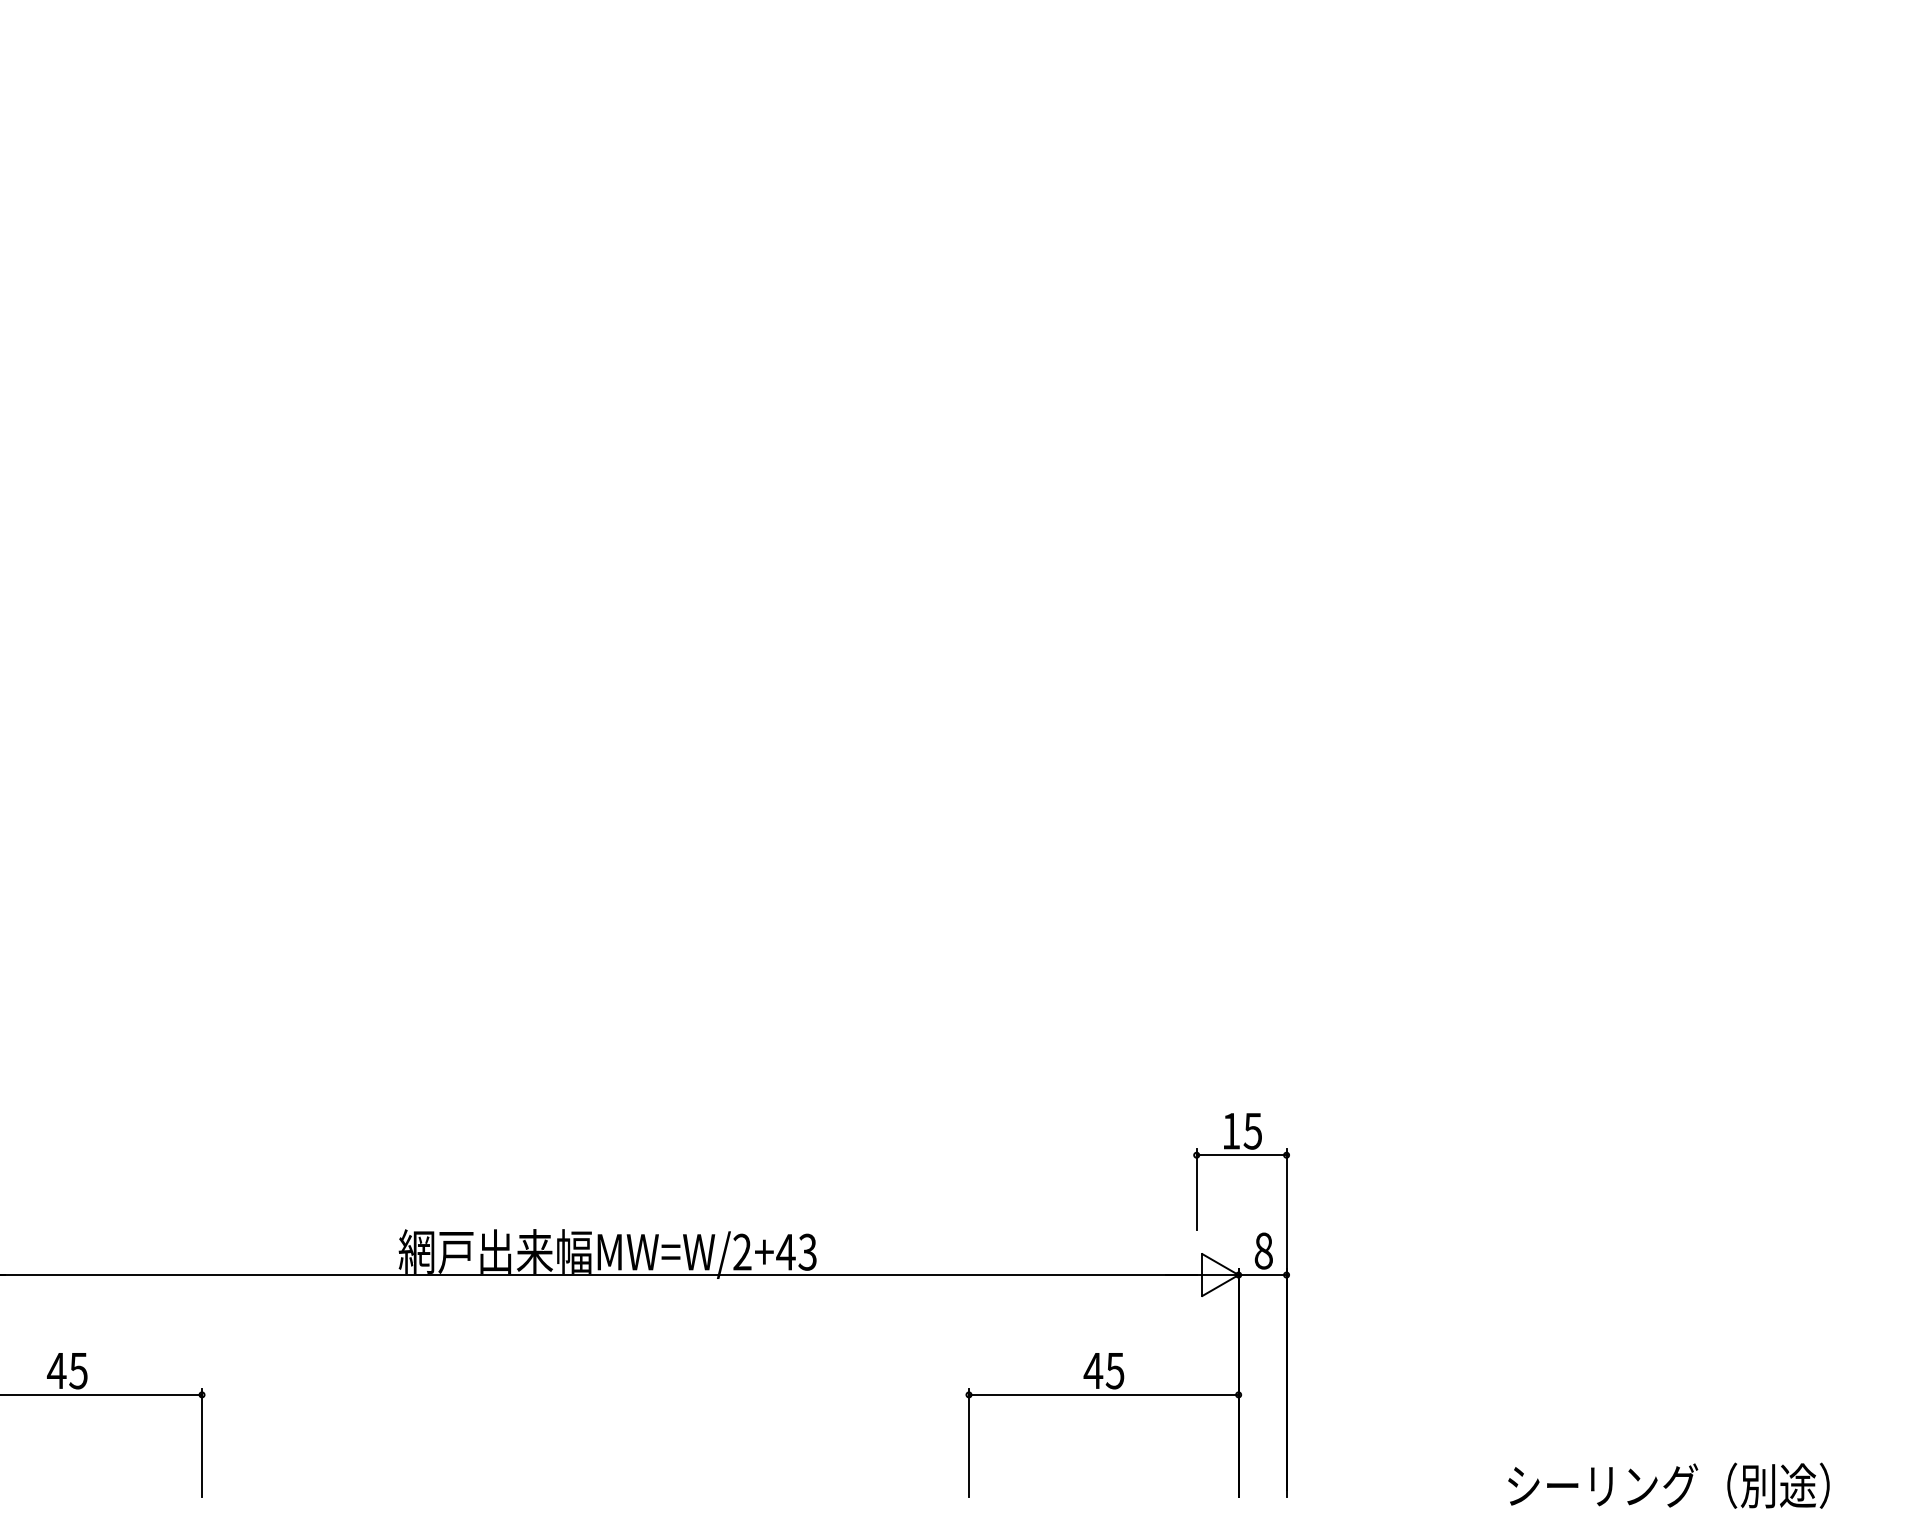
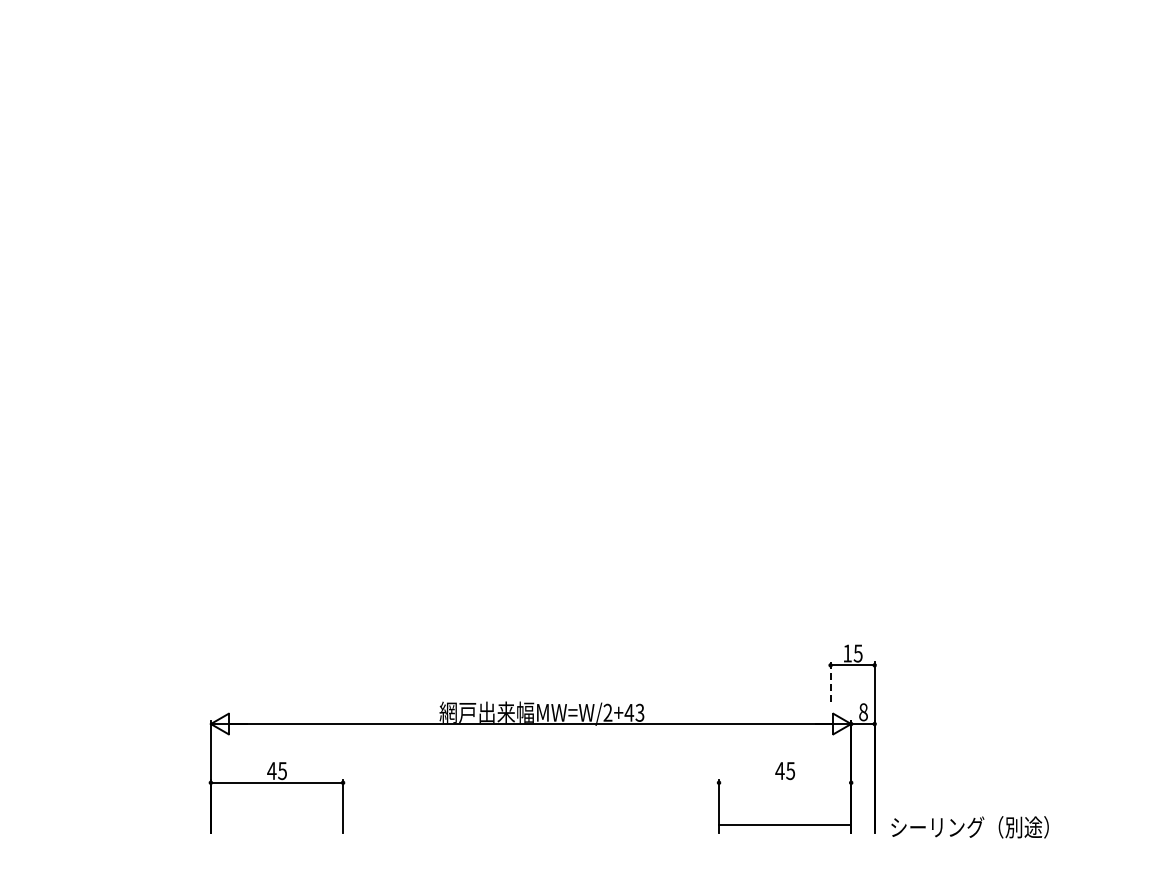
line: (1196, 1190) -> (830, 682), solid -> dashed
line: (1104, 1394) -> (785, 824), moved
text: (1667, 1486) -> (969, 827), moved

